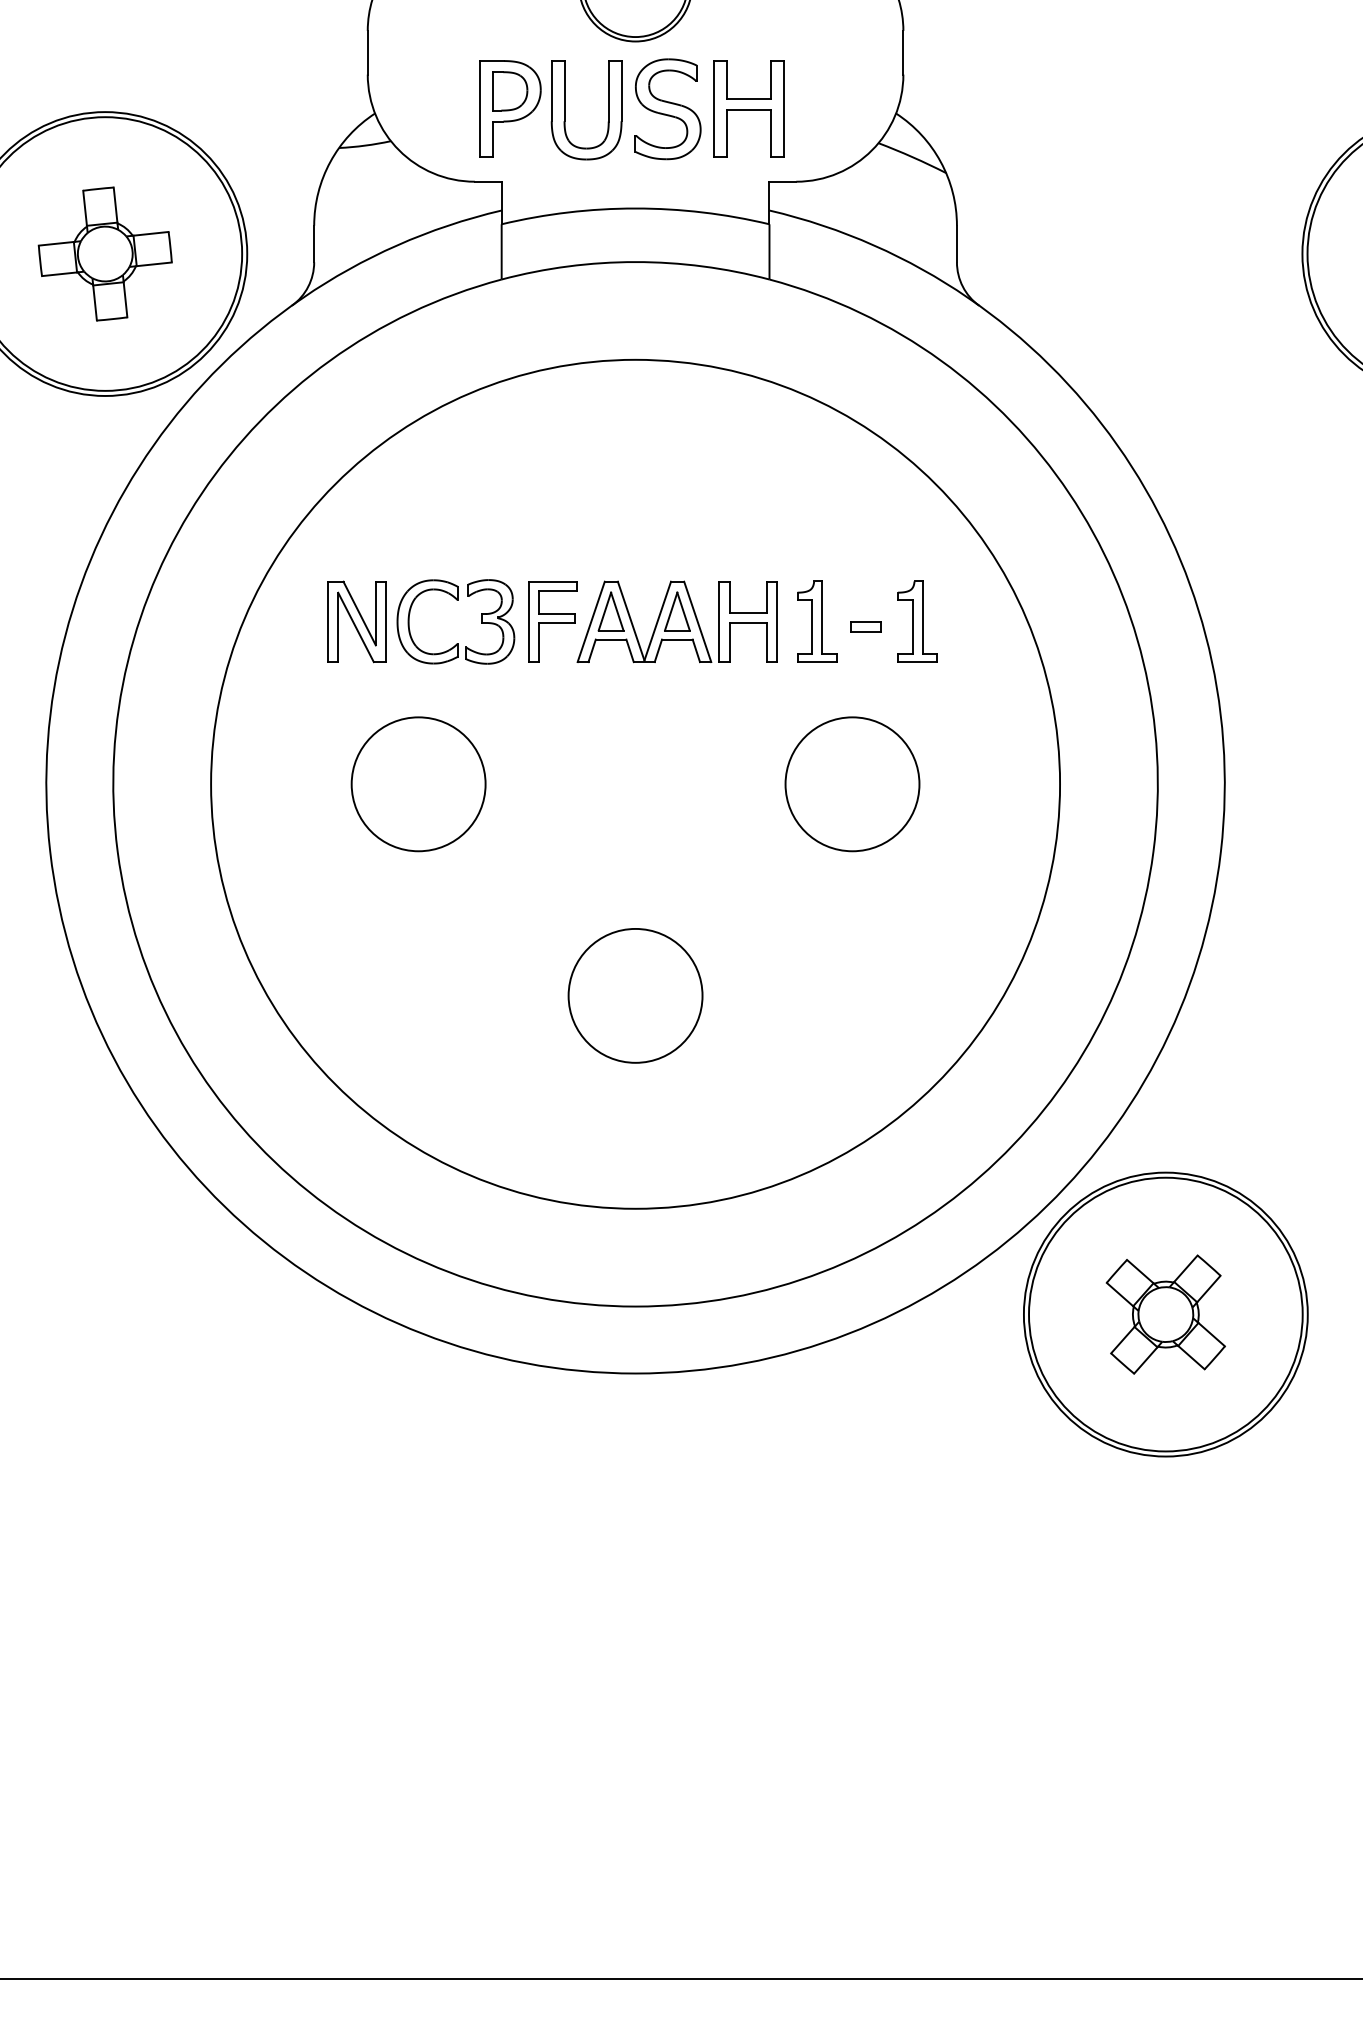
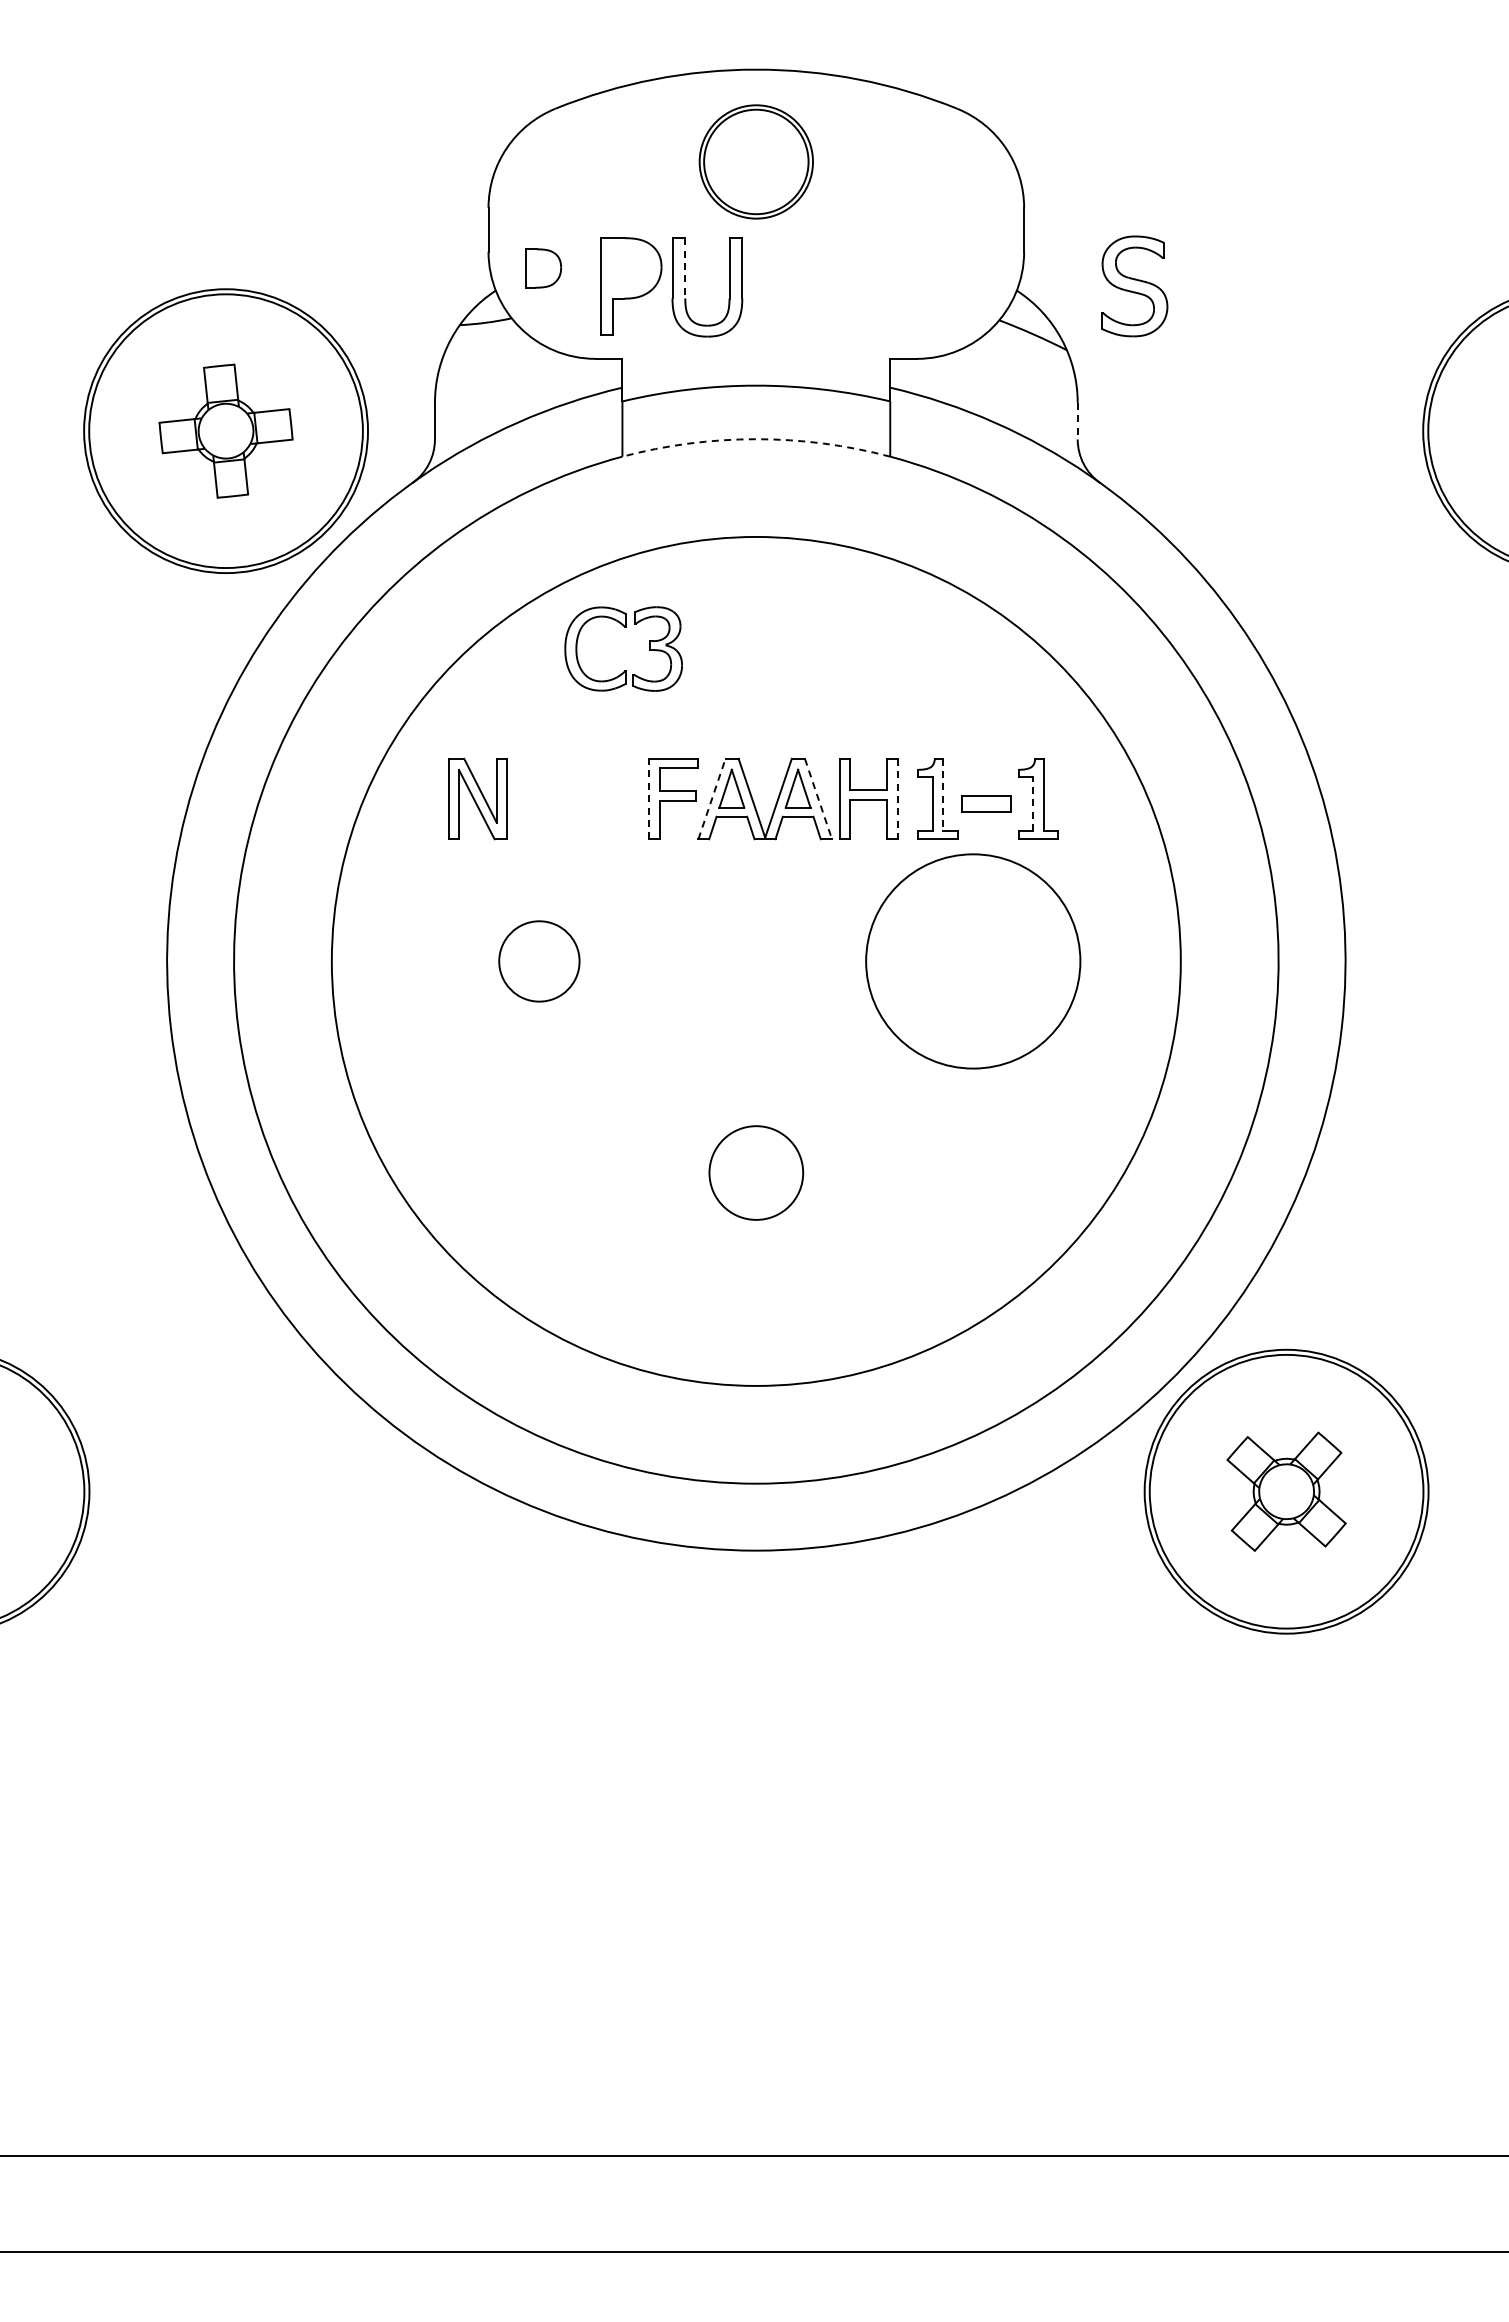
part: (509, 91) -> (543, 268), moved
line: (564, 91) -> (685, 268), solid -> dashed
part: (667, 109) -> (1134, 286), moved
part: (748, 109) -> (869, 286), removed
line: (956, 244) -> (1077, 421), solid -> dashed
arc: (635, 262) -> (756, 439), solid -> dashed
part: (456, 600) -> (624, 627), moved
line: (822, 618) -> (943, 795), solid -> dashed
line: (528, 621) -> (649, 798), solid -> dashed
line: (591, 621) -> (712, 798), solid -> dashed
line: (697, 622) -> (818, 799), solid -> dashed
line: (777, 622) -> (898, 799), solid -> dashed
part: (865, 626) -> (986, 803), size x1.6
line: (912, 627) -> (1033, 804), solid -> dashed
circle: (418, 784) -> (539, 961), size x0.6
circle: (852, 784) -> (973, 961), size x1.6
circle: (635, 995) -> (756, 1172), size x0.7

